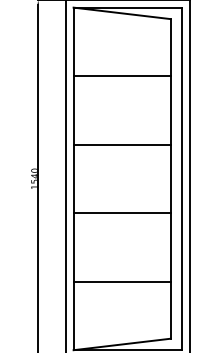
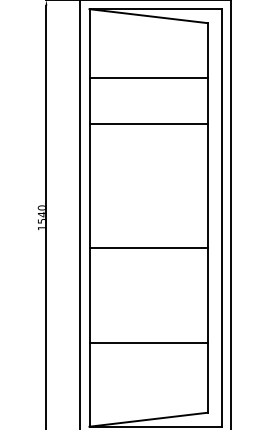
line: (121, 76) -> (147, 78), moved
line: (121, 144) -> (147, 123), moved
line: (121, 213) -> (147, 247), moved

